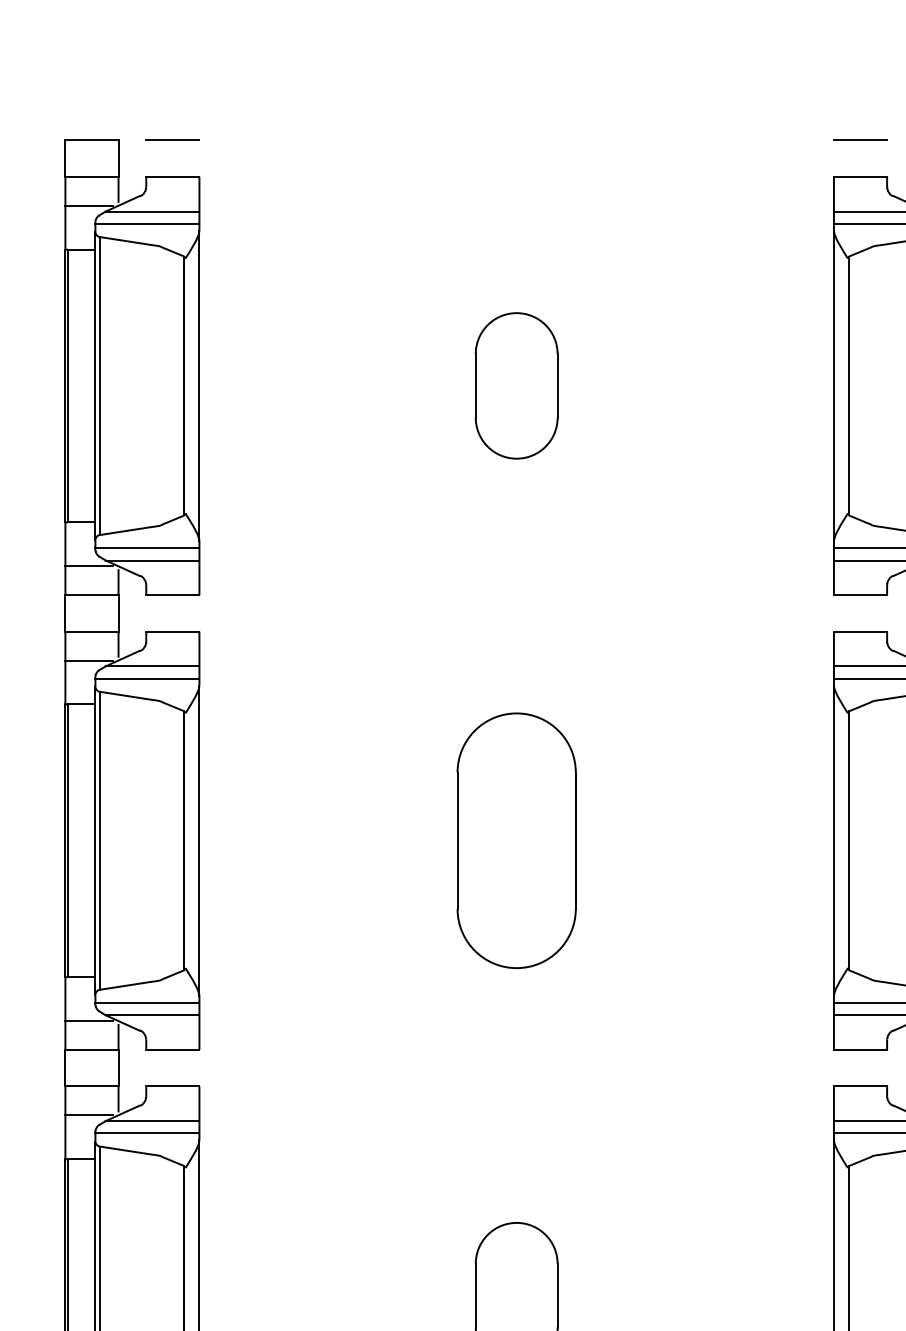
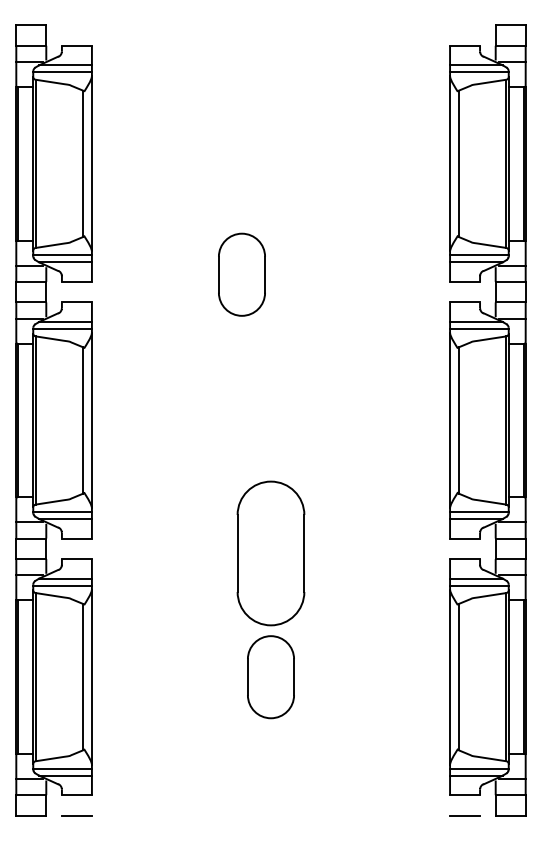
line: (172, 140) -> (76, 25), removed
line: (861, 140) -> (465, 25), removed
part: (515, 385) -> (241, 274), moved
part: (515, 840) -> (270, 553), moved

